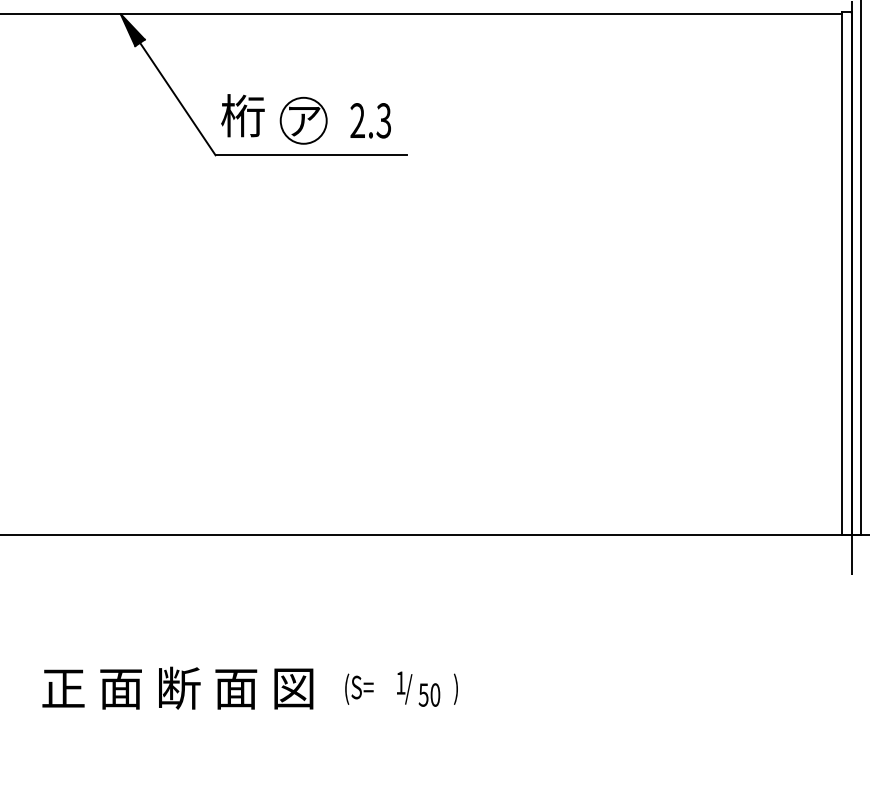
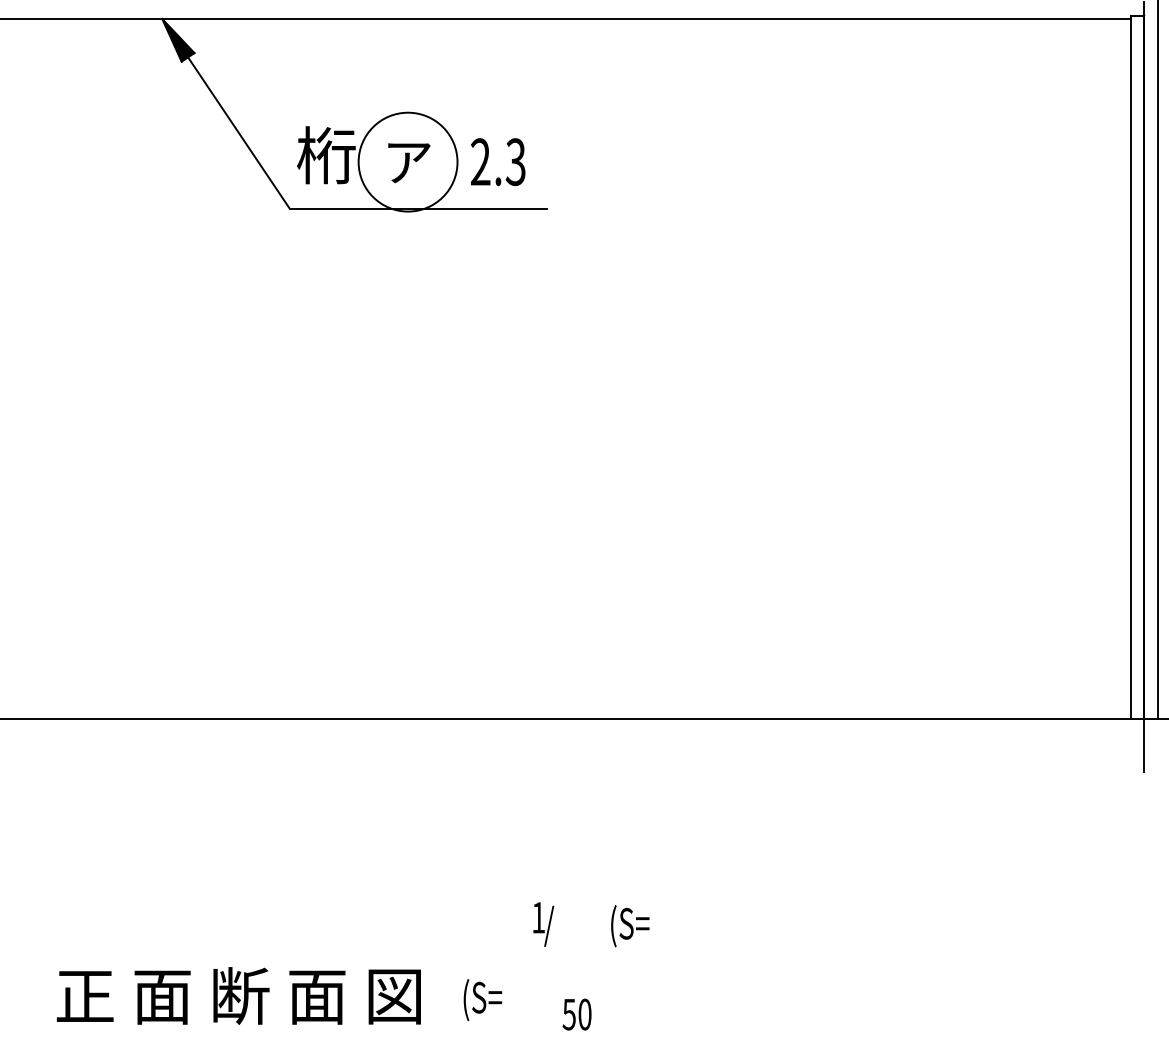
circle: (303, 120) -> (407, 161), size x1.6
text: (177, 687) -> (238, 995), moved
text: (359, 688) -> (483, 999), moved
text: (468, 688) -> (629, 925), ) -> (S=
text: (429, 694) -> (577, 1013), moved

